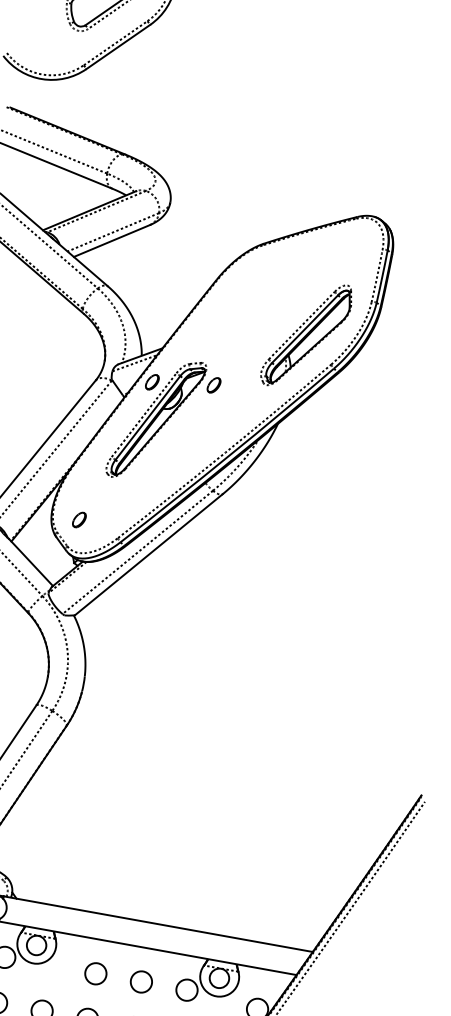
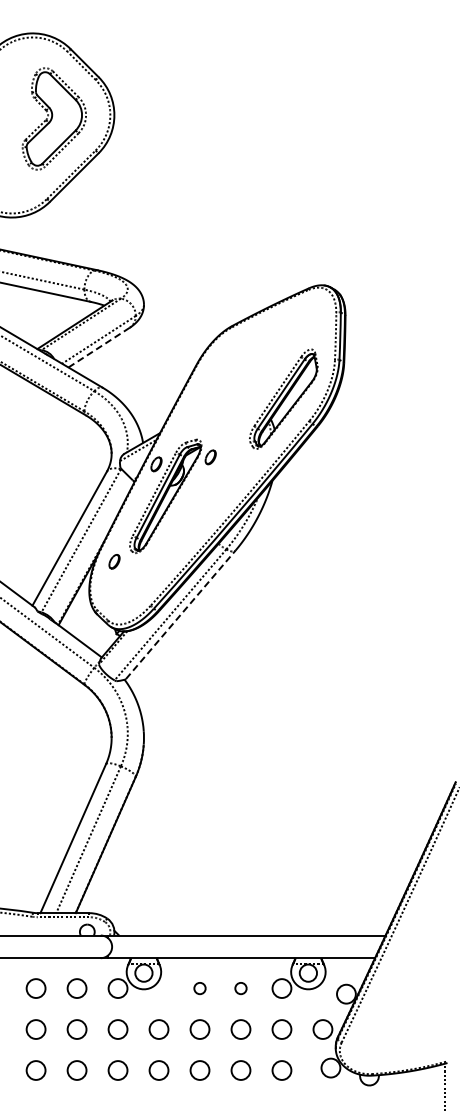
line: (112, 240) -> (99, 347), solid -> dashed
part: (79, 519) -> (114, 561), moved
line: (149, 554) -> (180, 614), solid -> dashed
circle: (95, 973) -> (199, 988), size x0.6
circle: (140, 981) -> (240, 988), size x0.6

